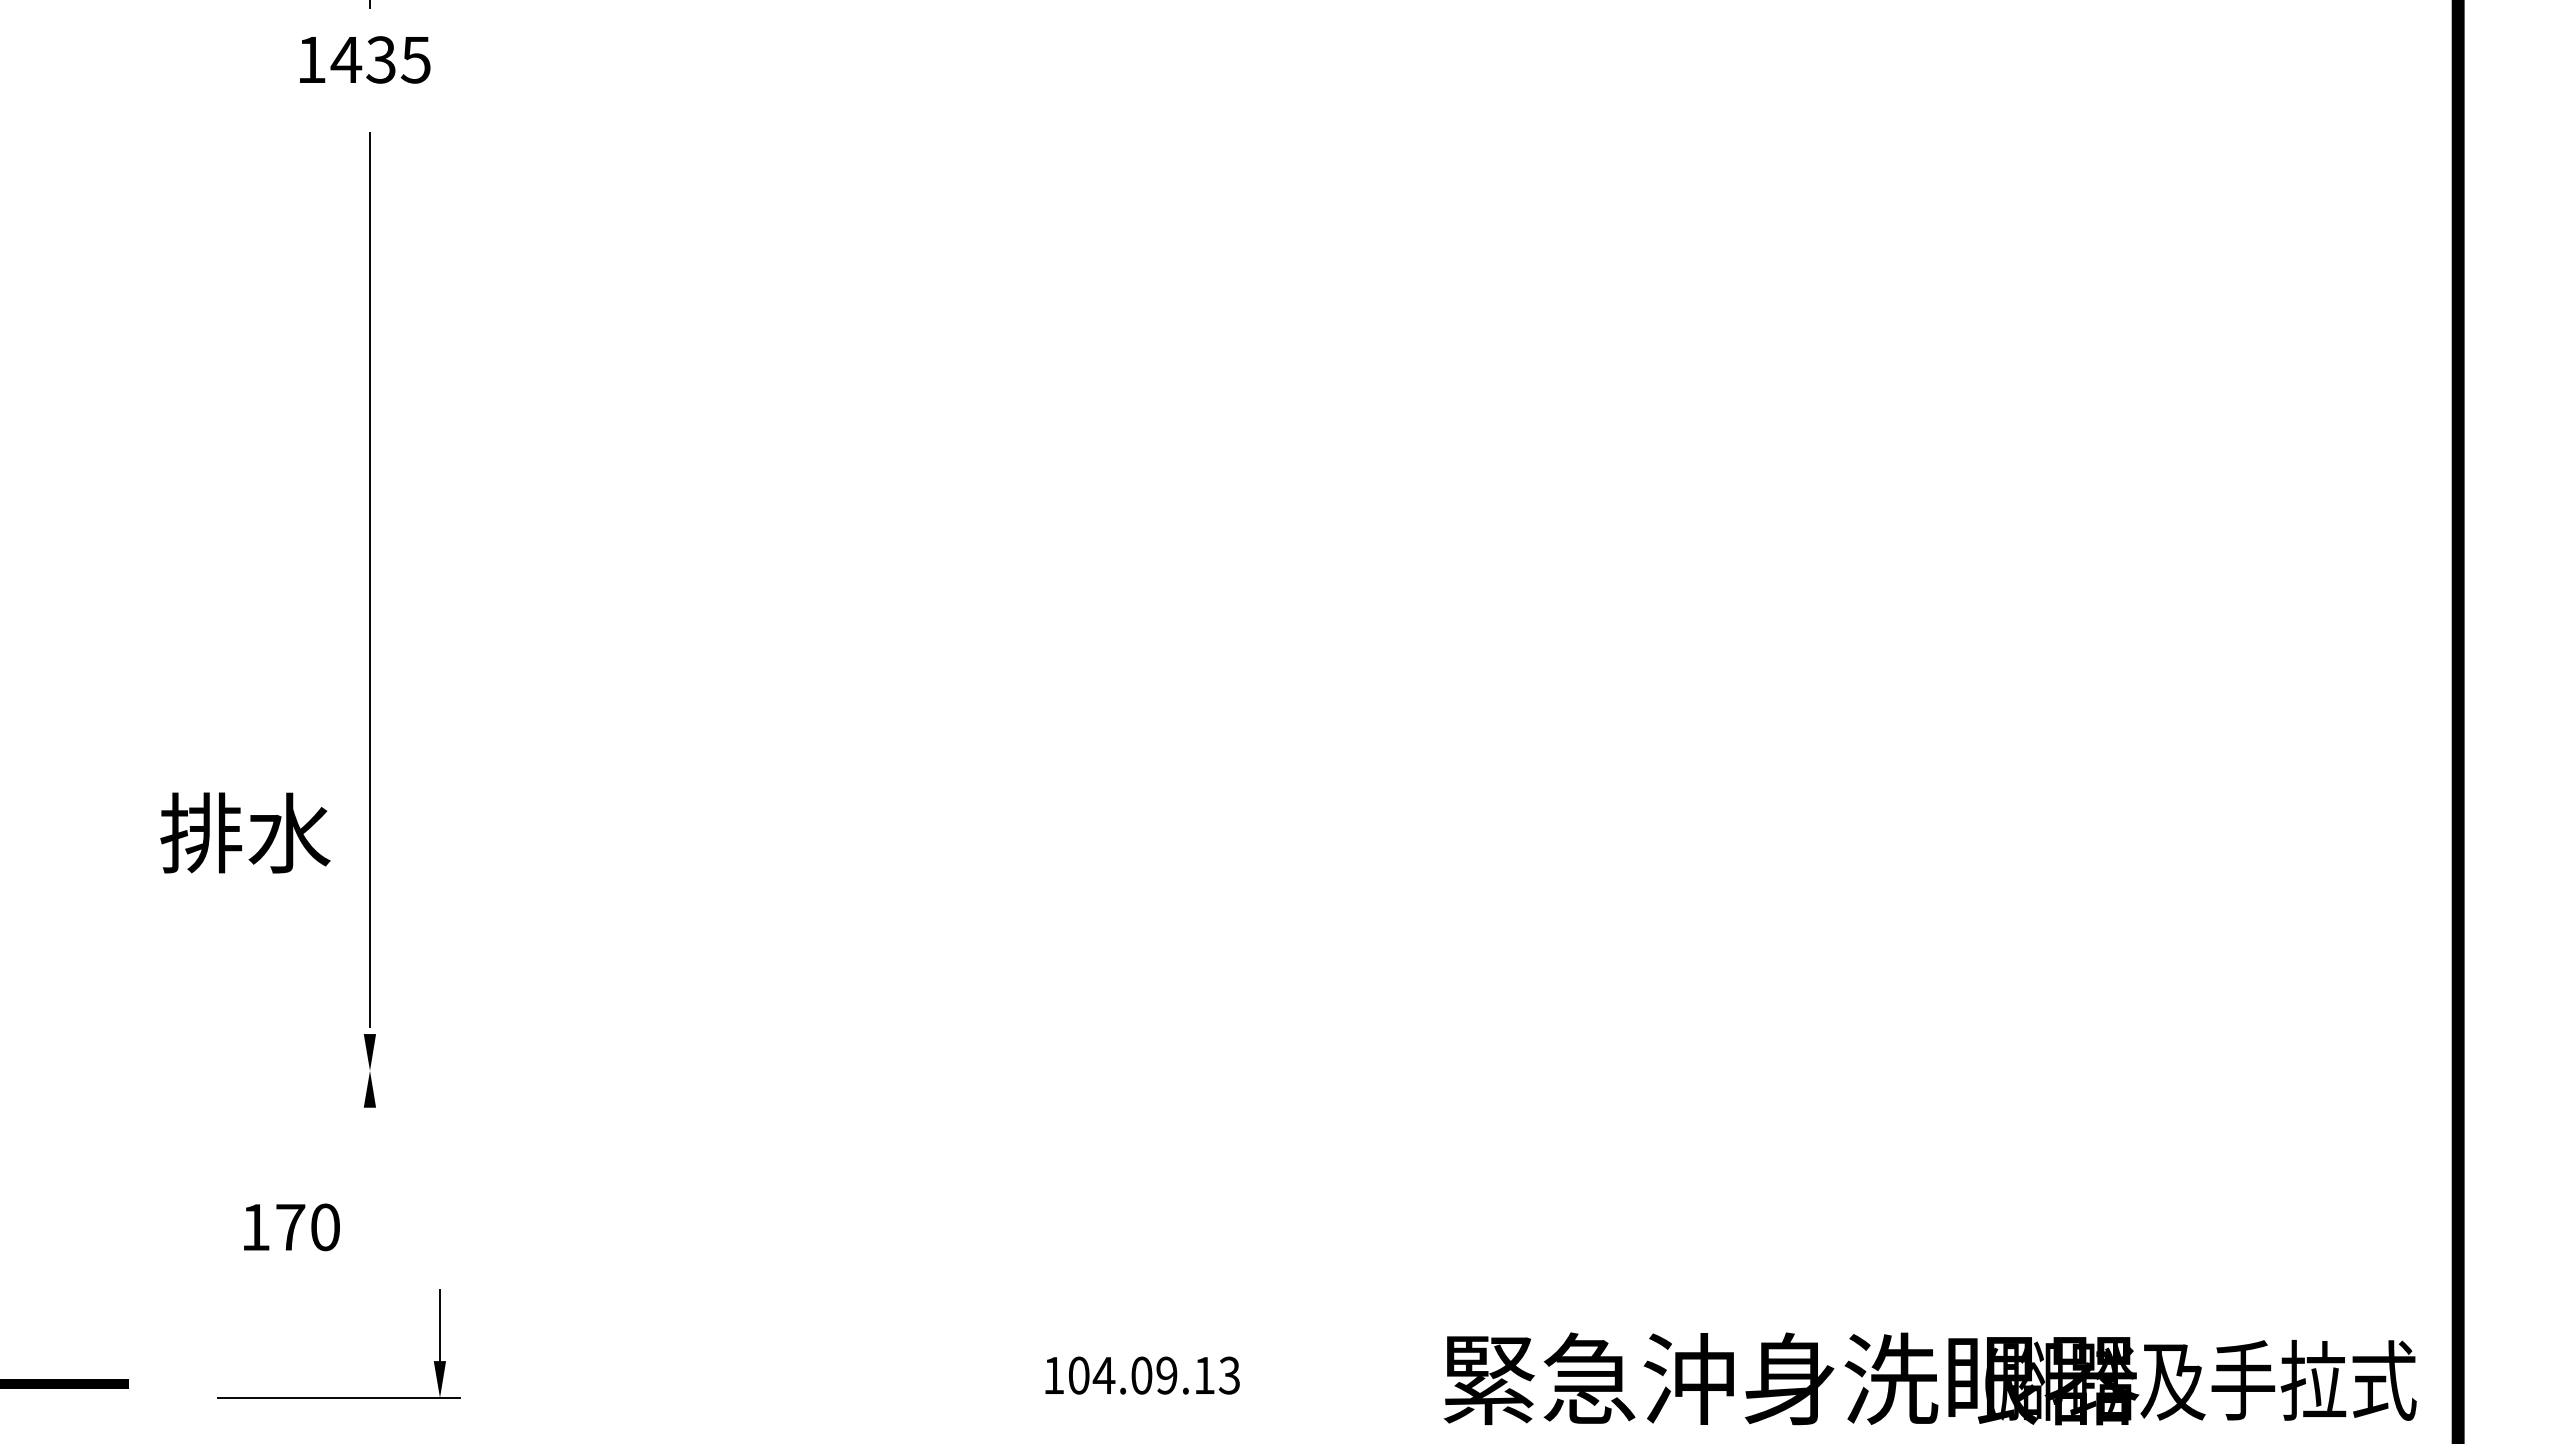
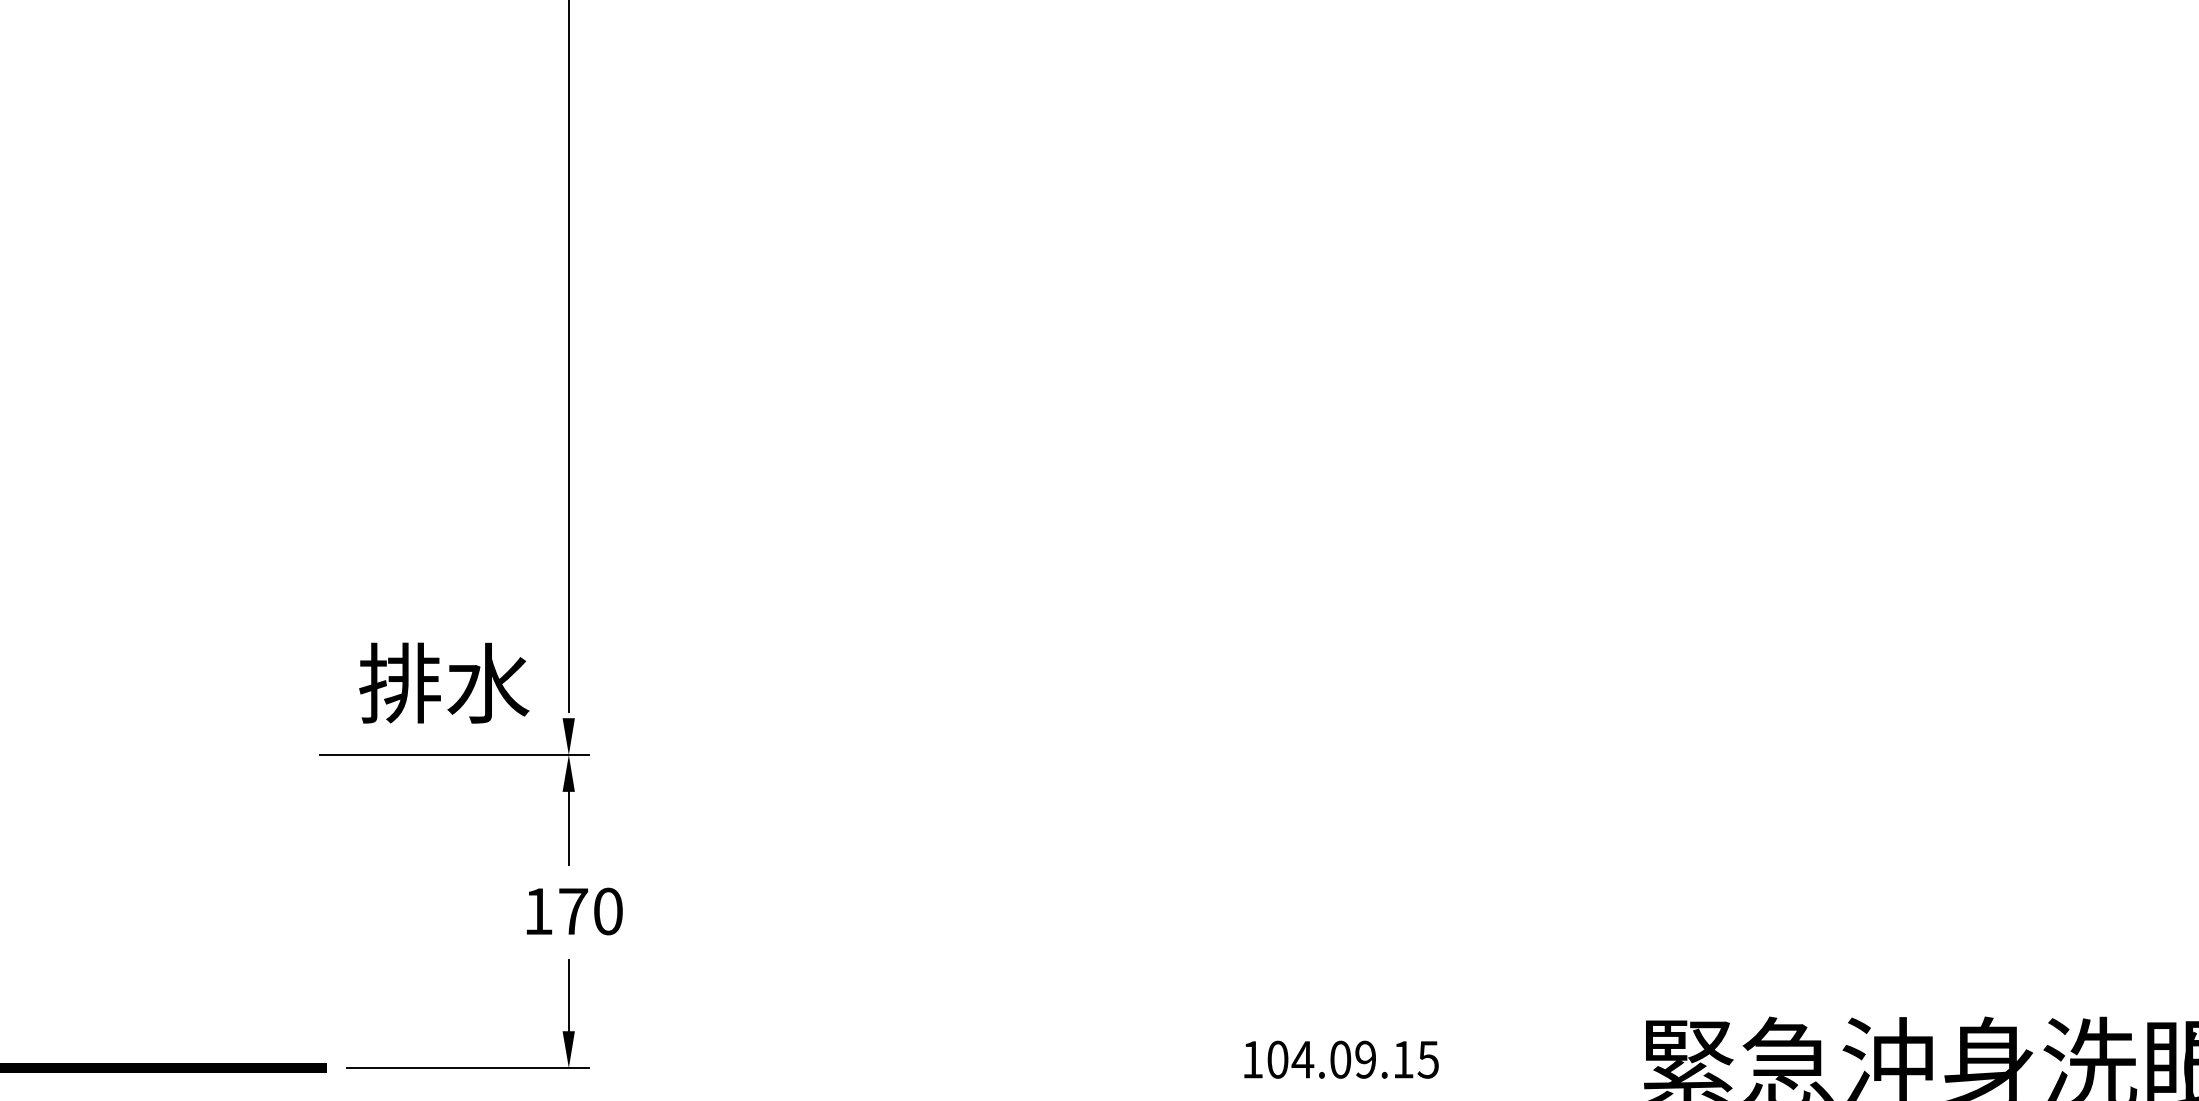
text: (245, 832) -> (444, 682), moved
line: (255, 1070) -> (454, 754), added
line: (370, 1143) -> (569, 827), added
text: (291, 1227) -> (574, 911), moved
text: (1229, 1375) -> (1428, 1059), 104.09.13 -> 104.09.15
part: (338, 1397) -> (467, 1067), moved

